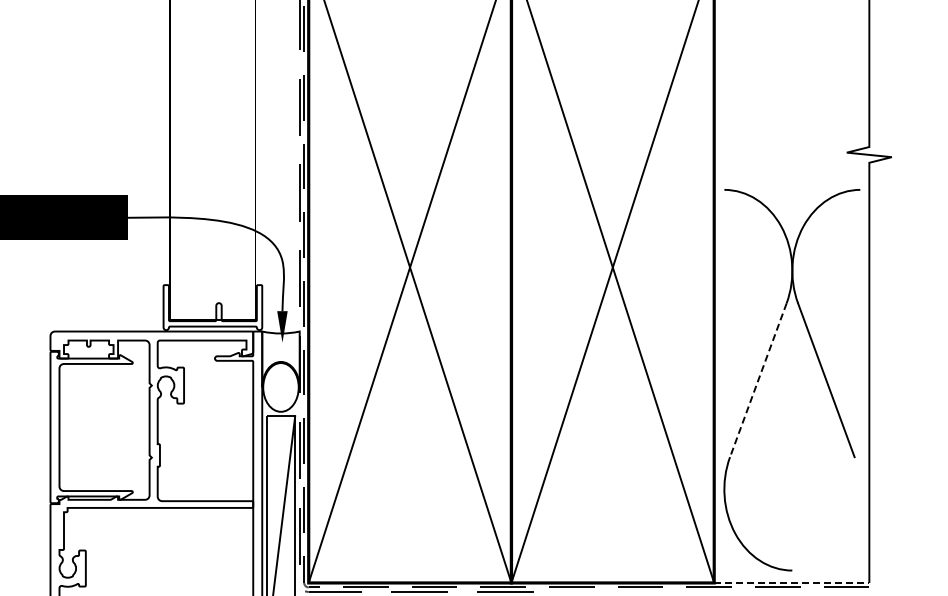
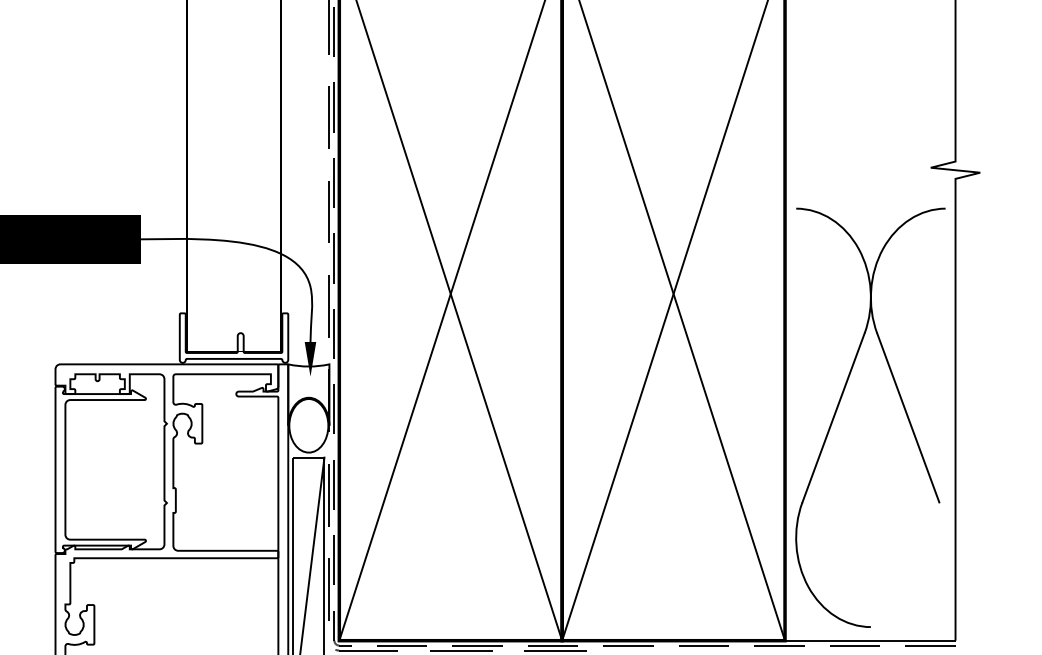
line: (758, 380) -> (833, 418), dashed -> solid
line: (791, 582) -> (869, 640), dashed -> solid

